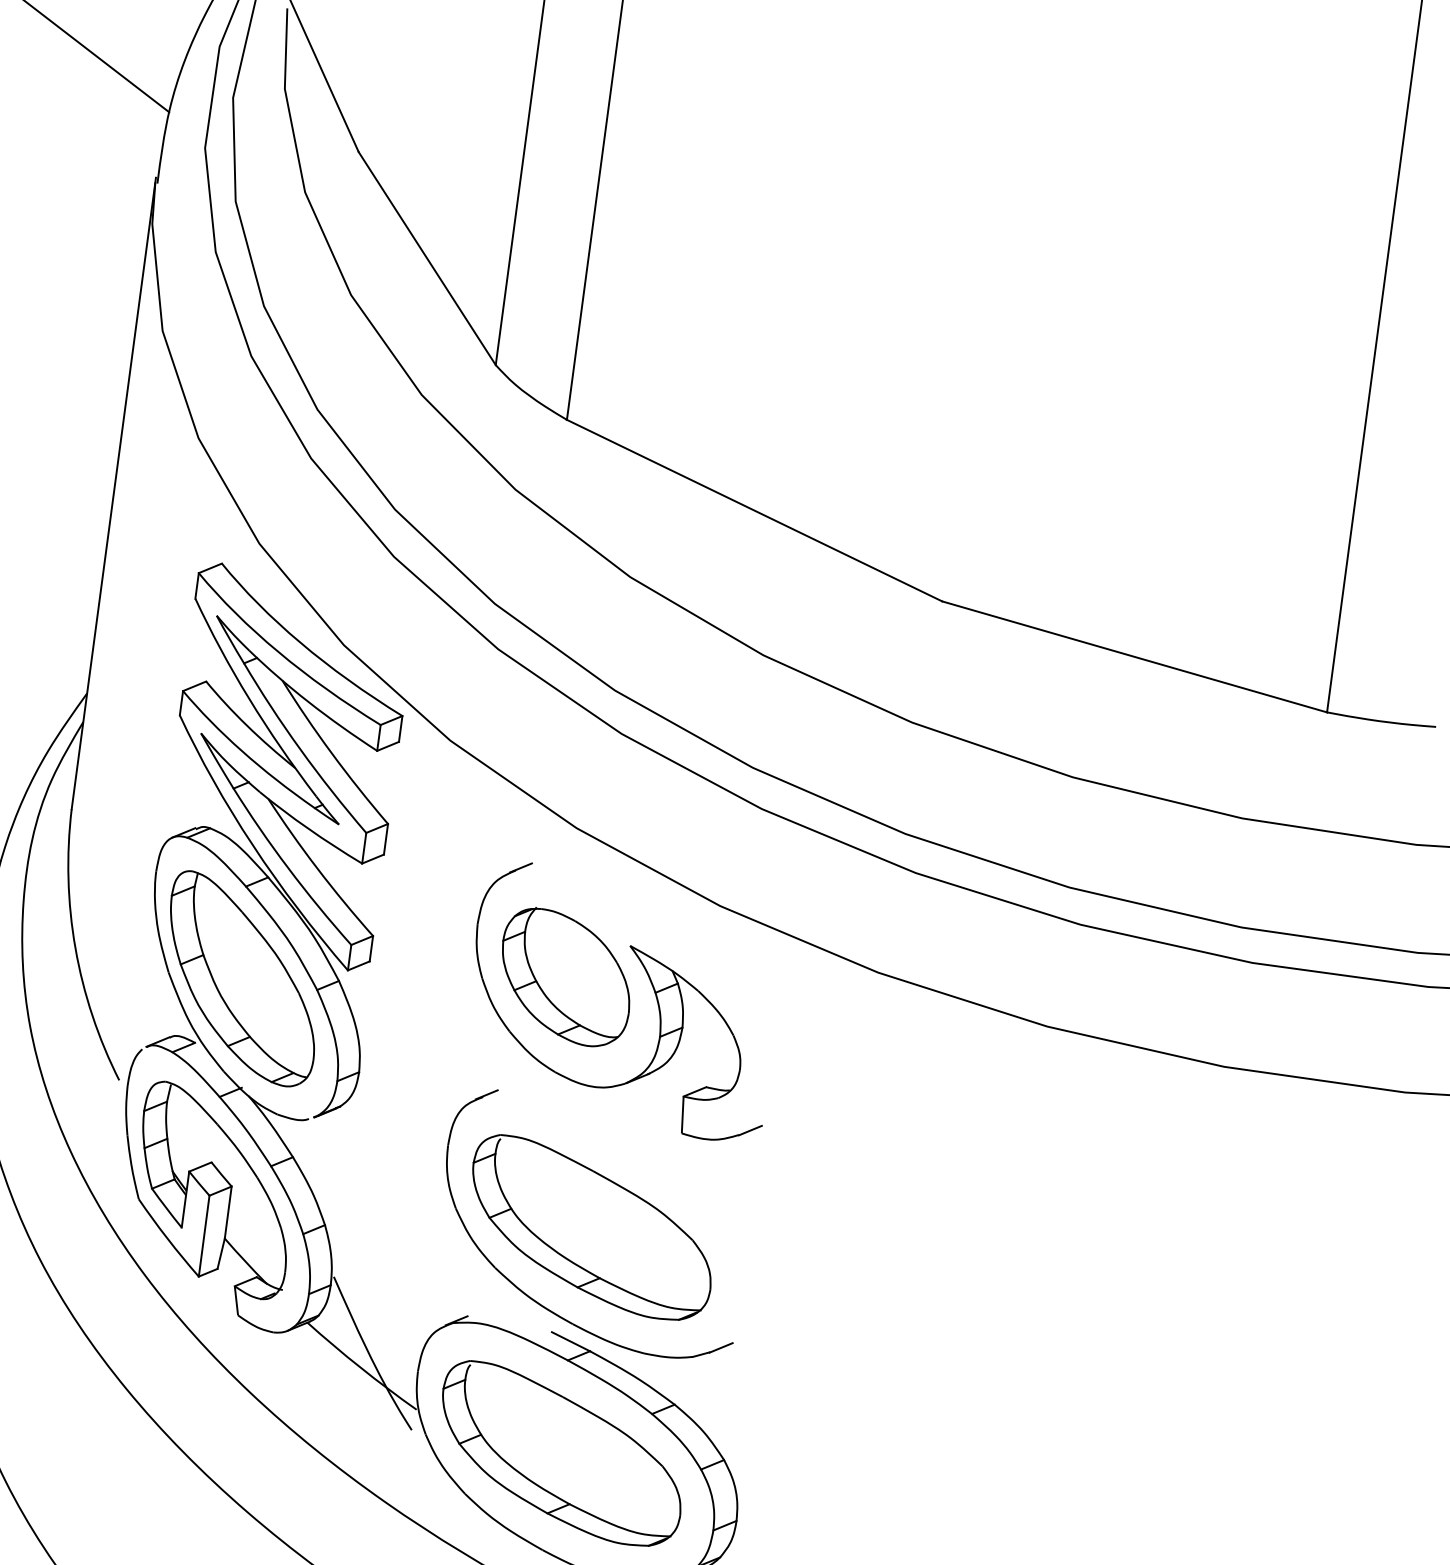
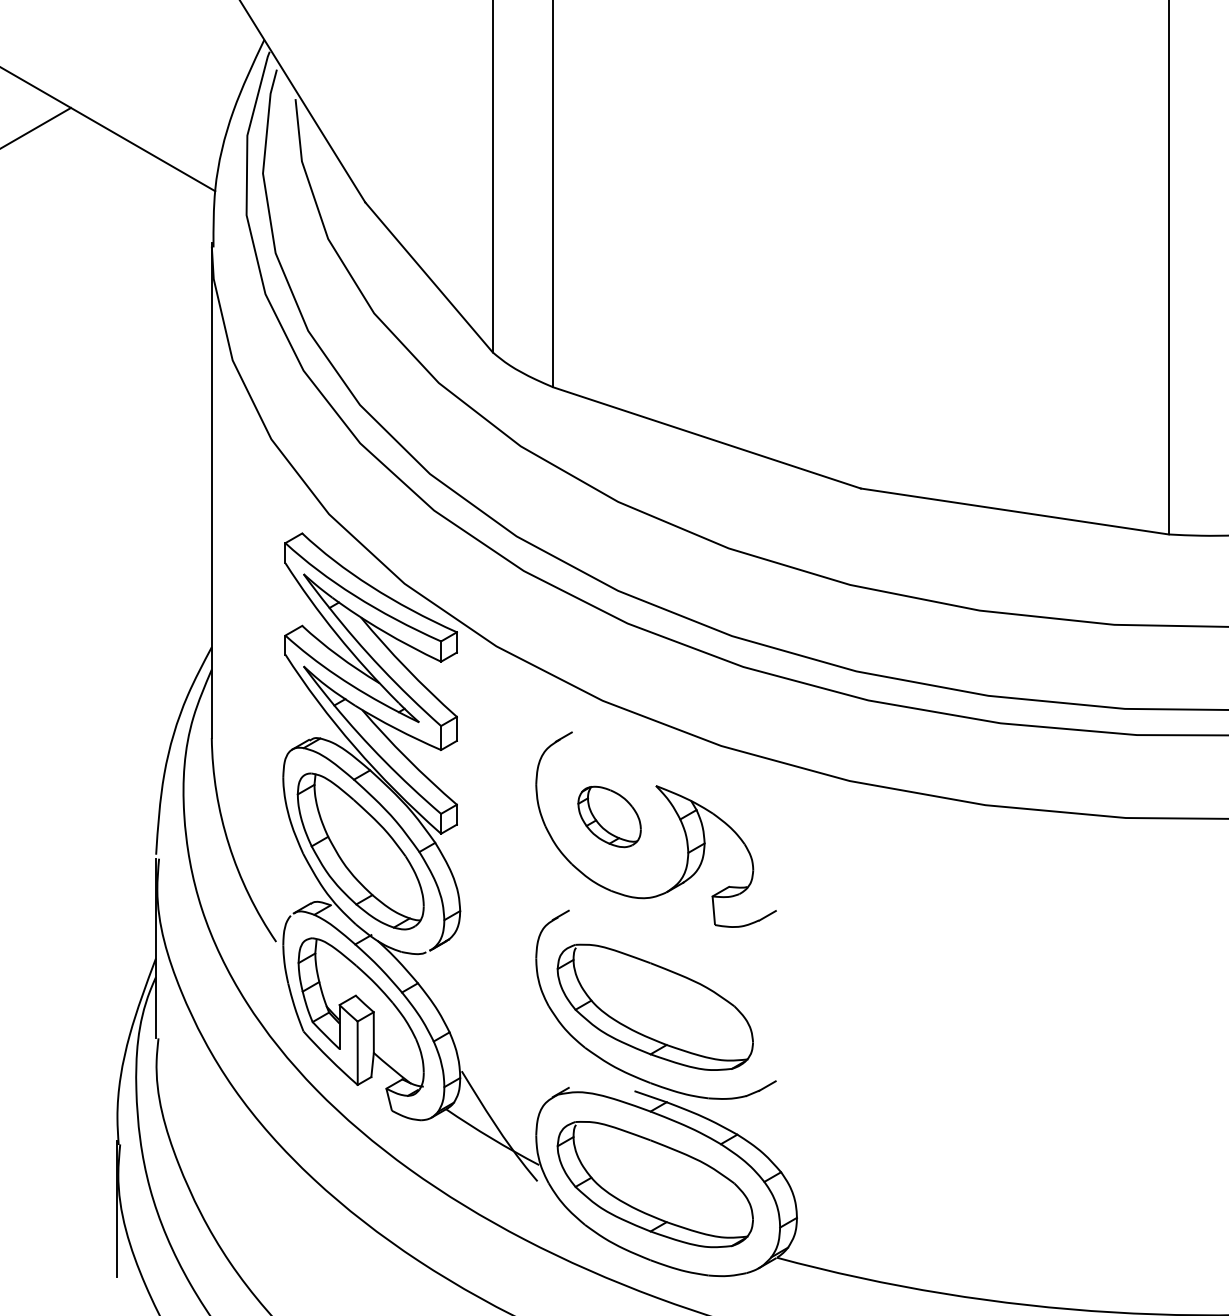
part: (565, 977) -> (609, 816), size x0.6

